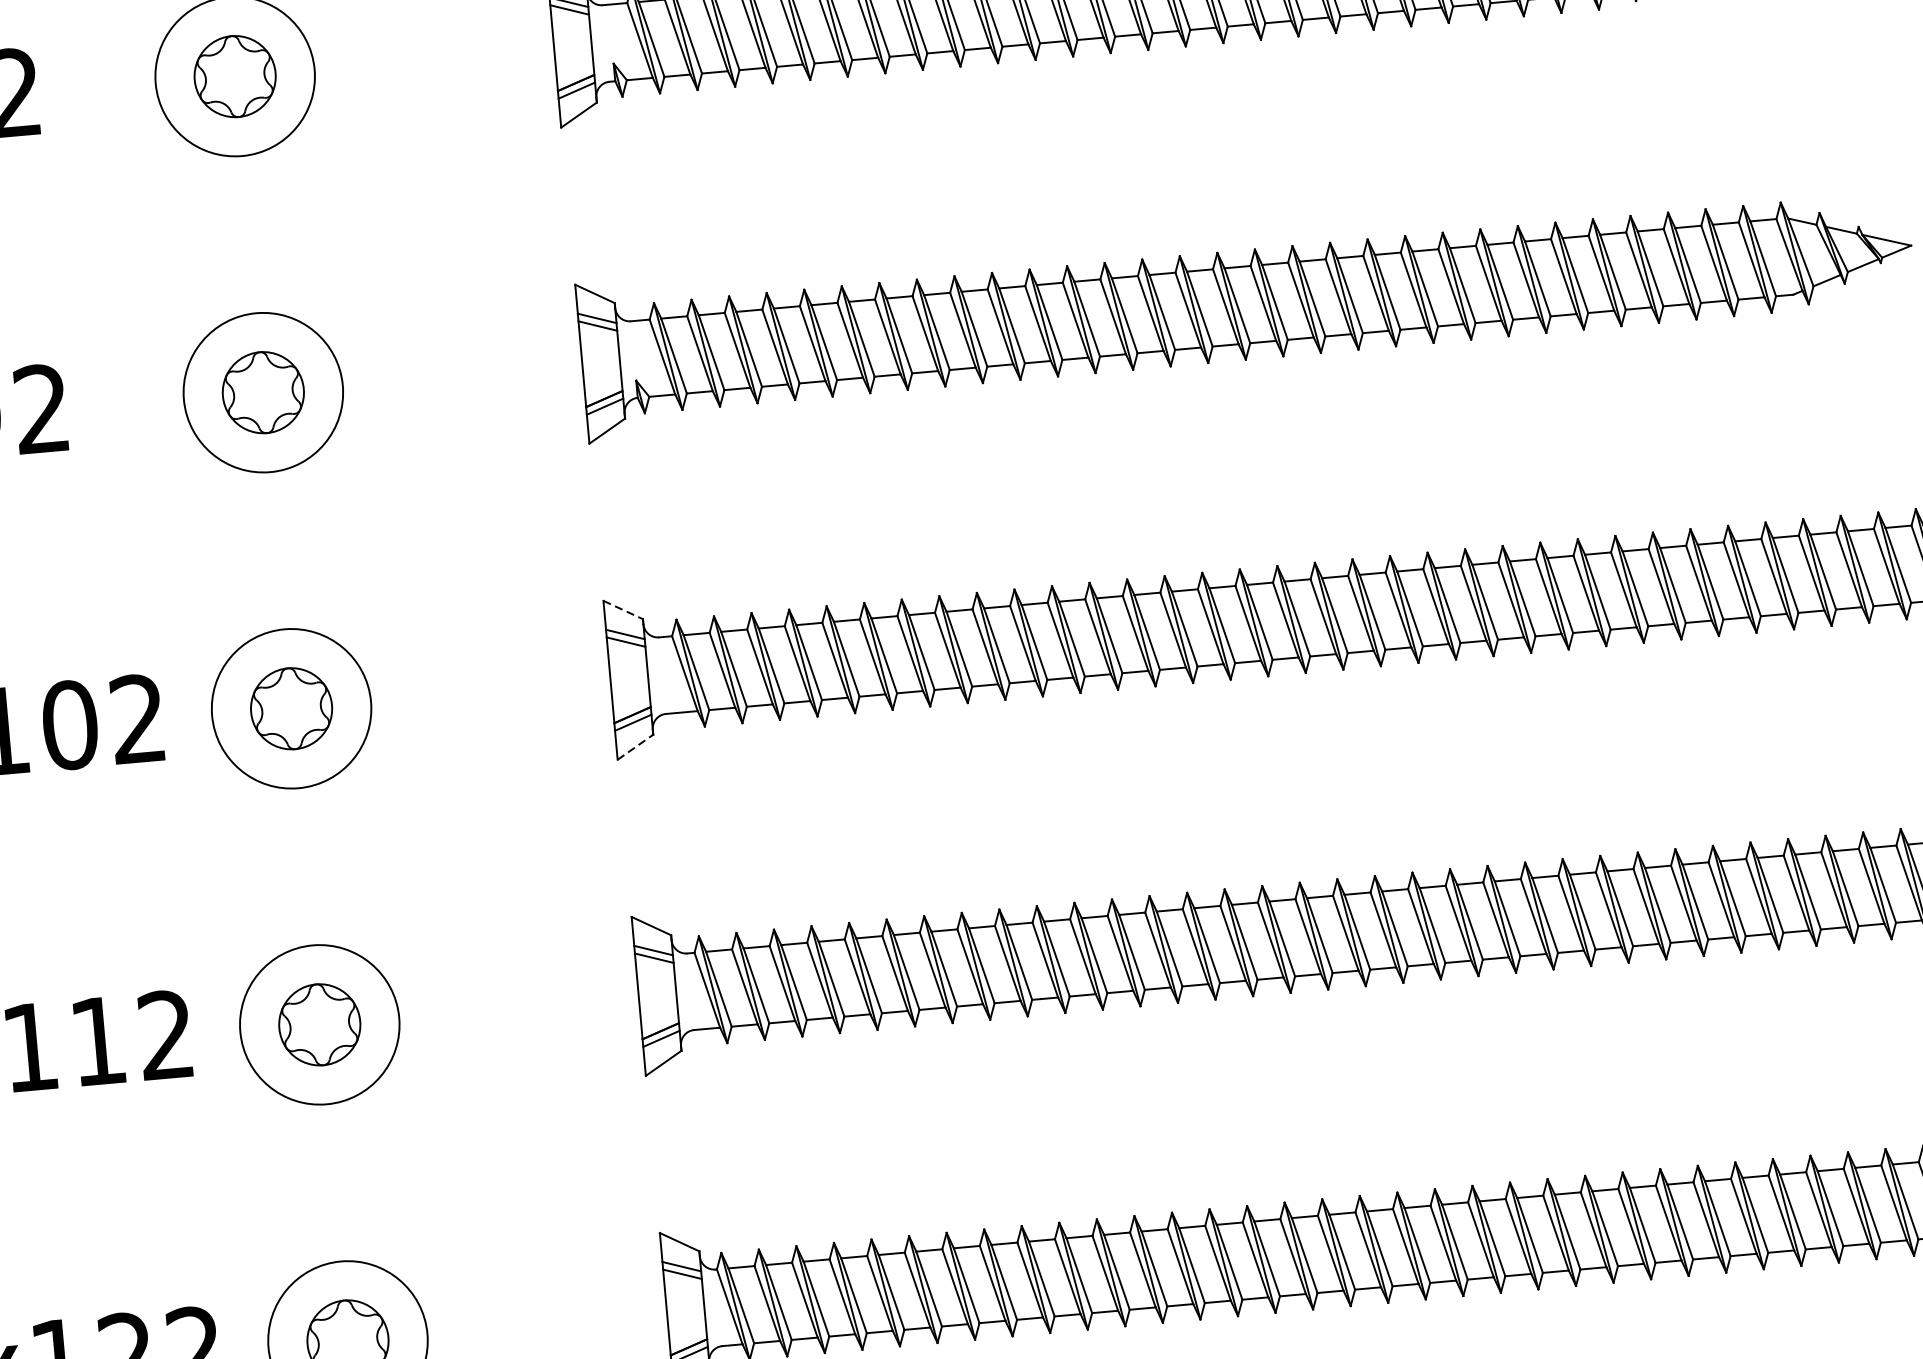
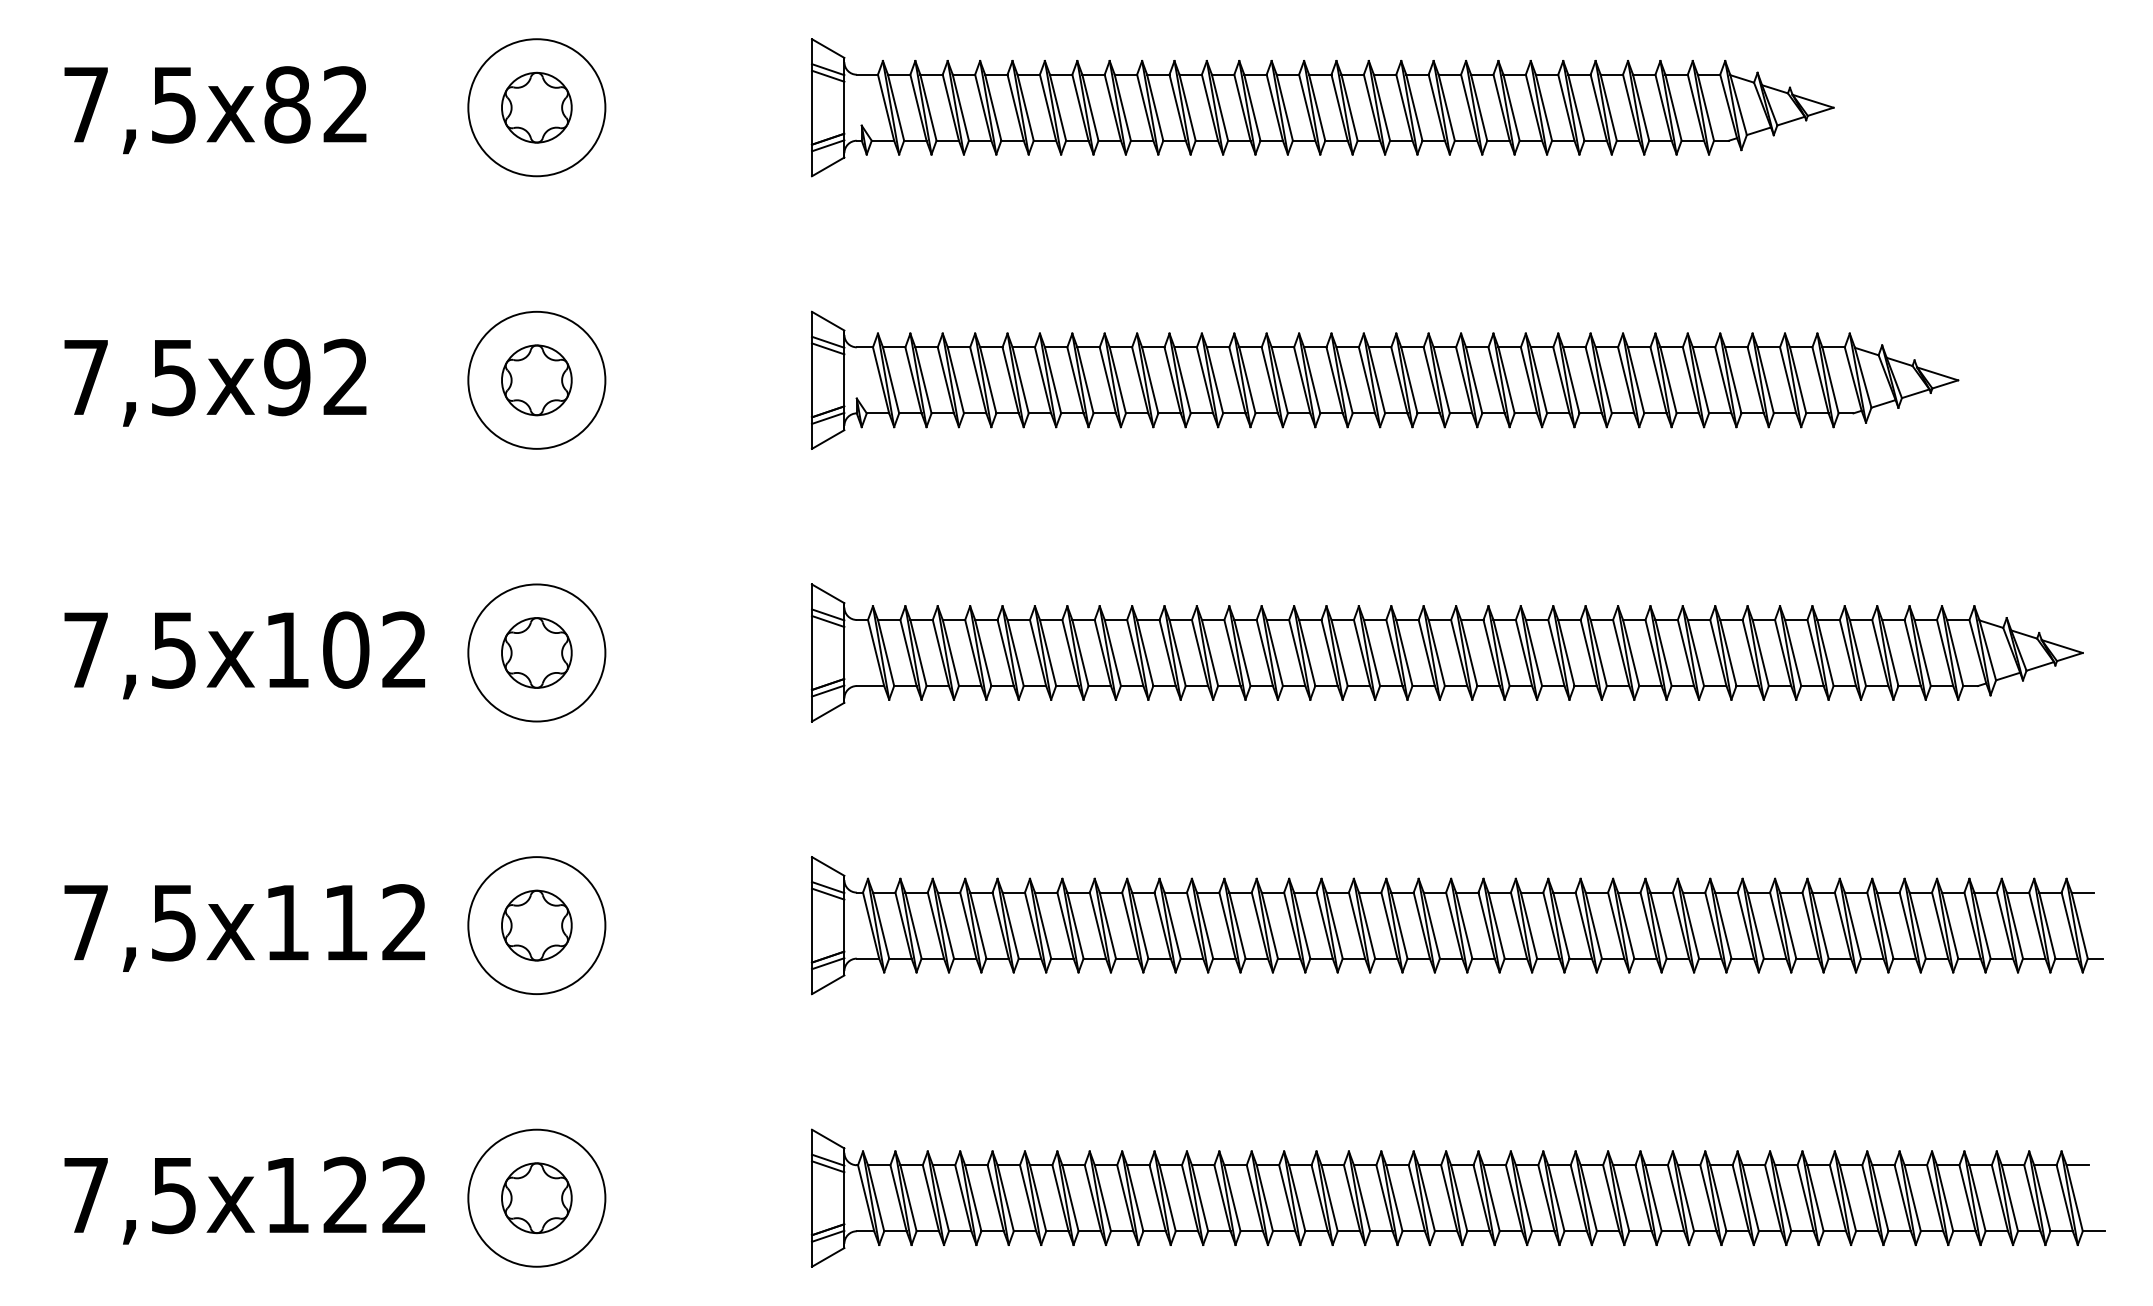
line: (623, 609) -> (828, 593), dashed -> solid
line: (635, 747) -> (828, 712), dashed -> solid

